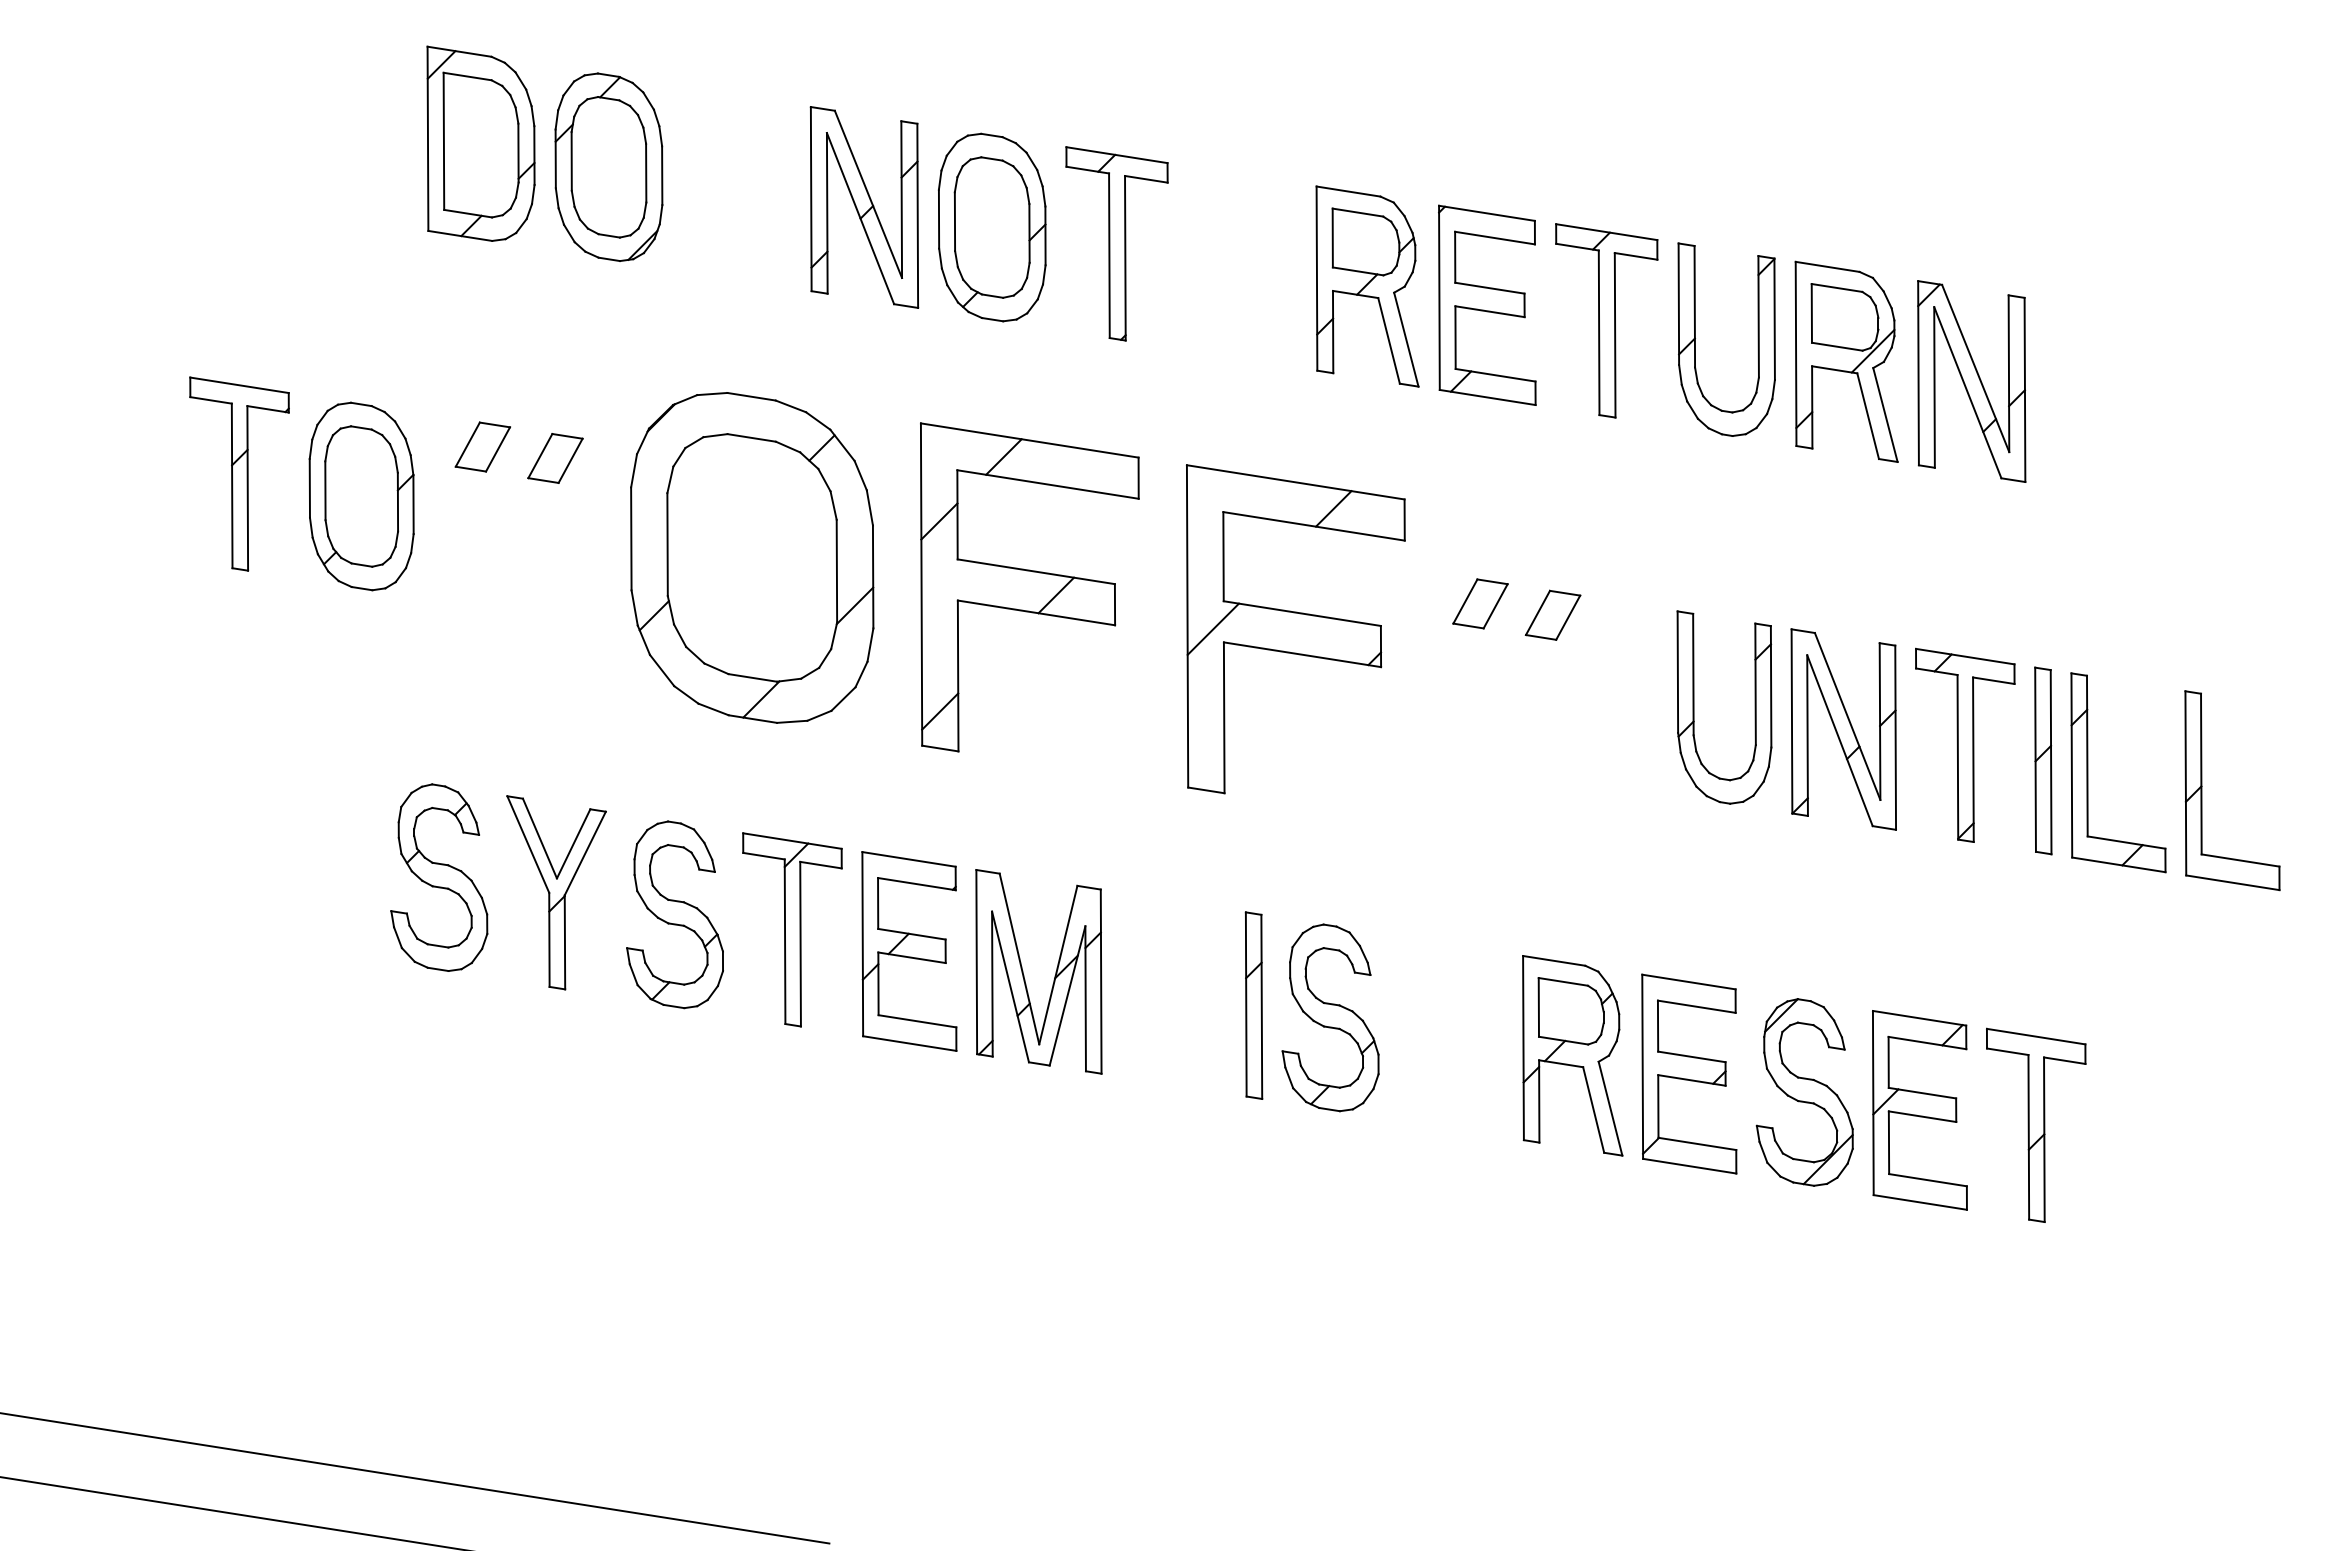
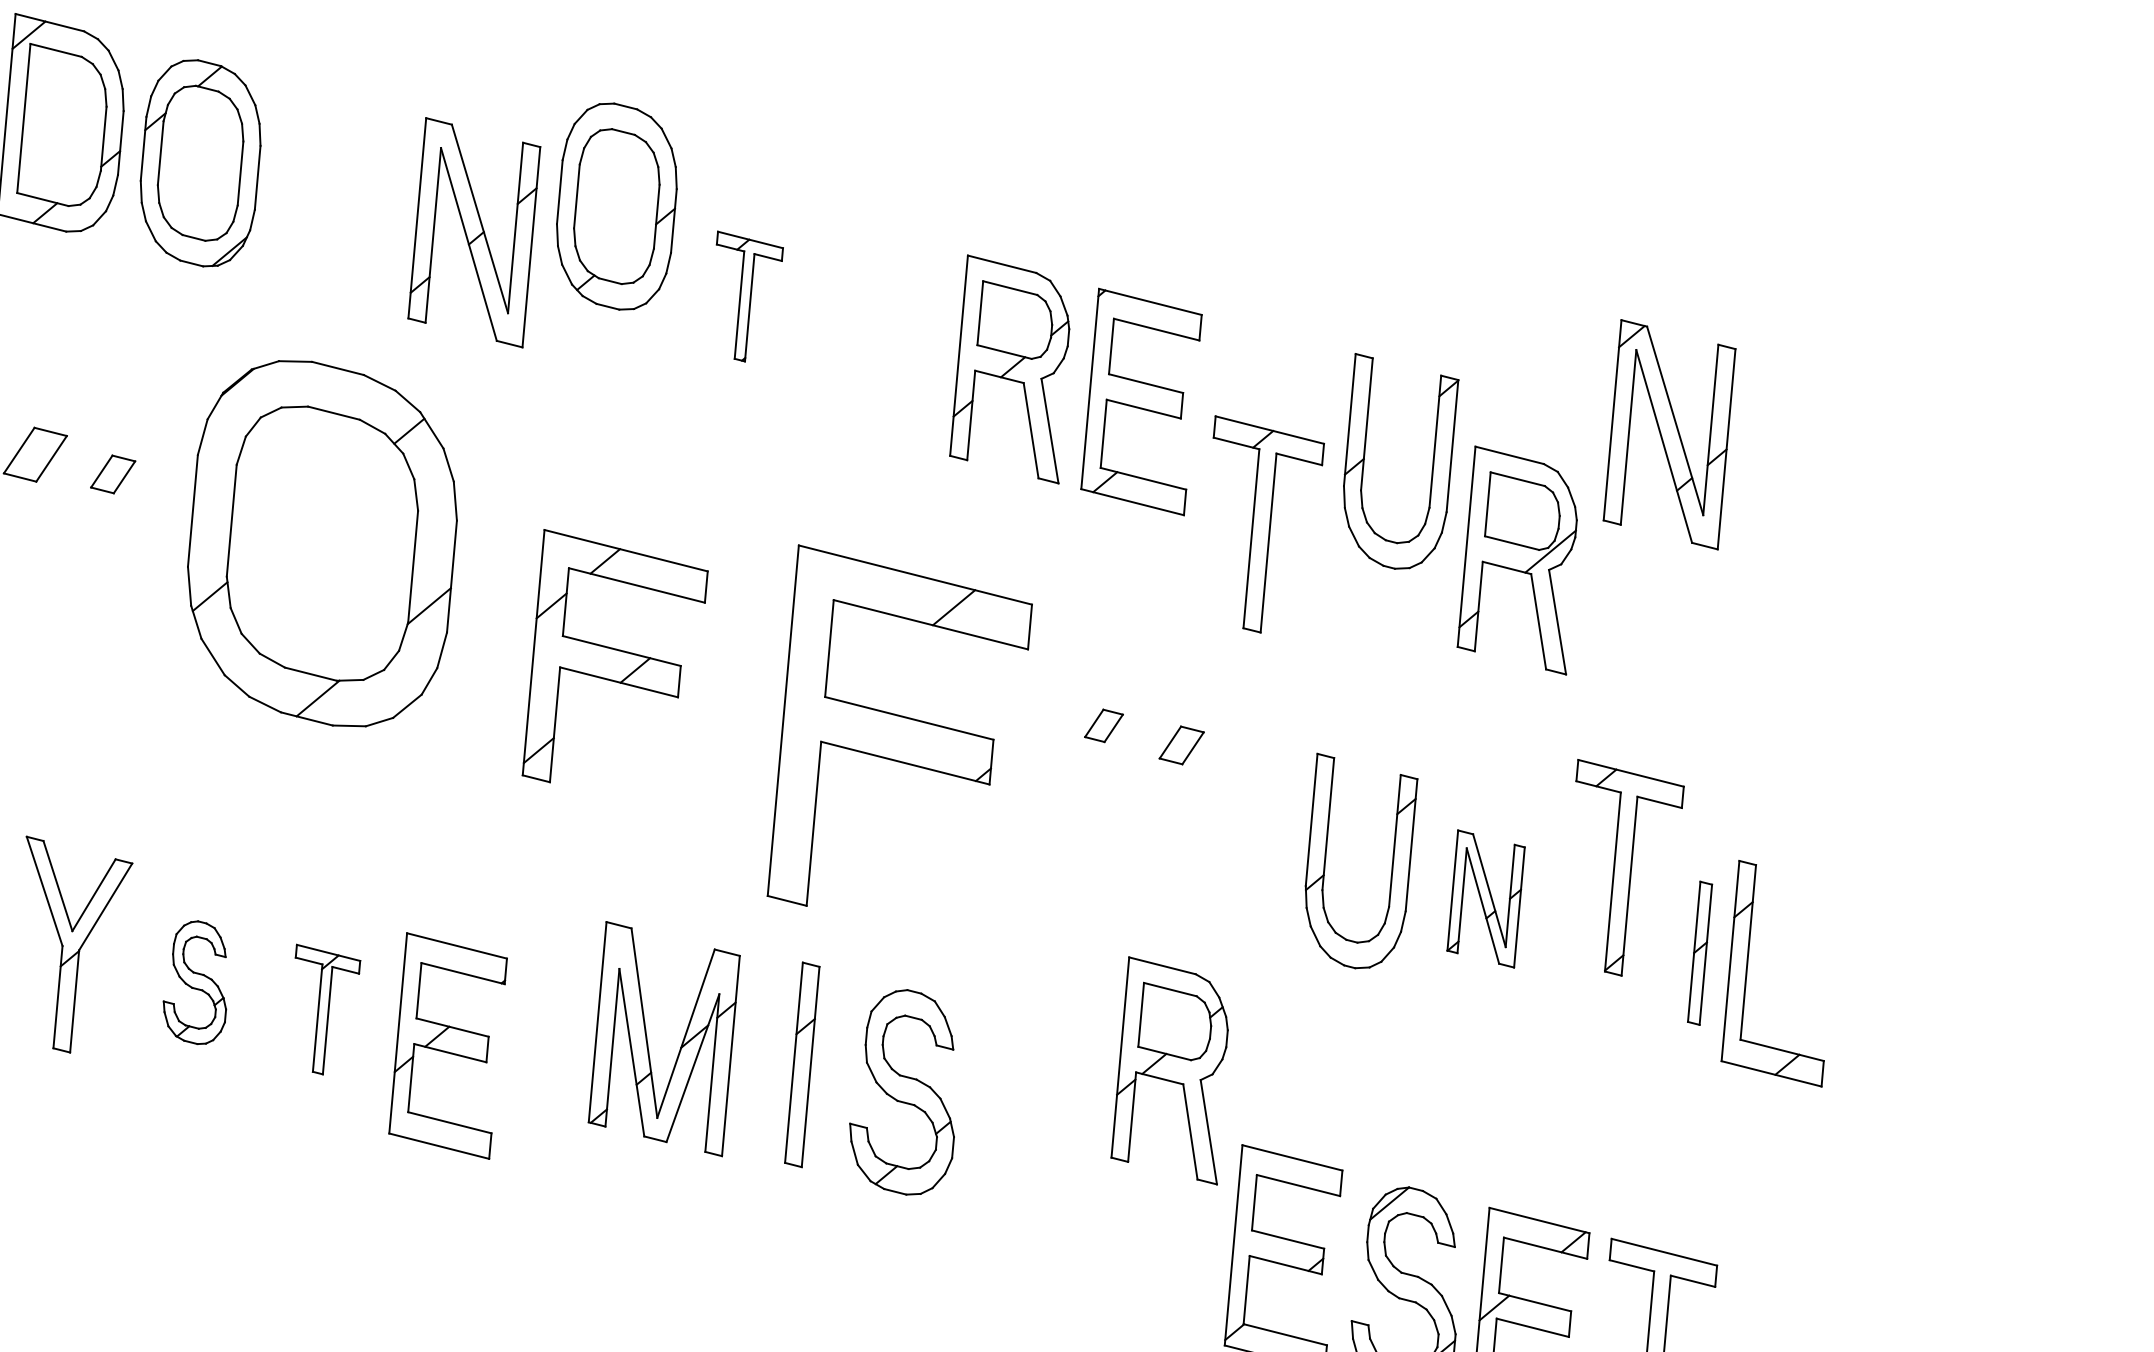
part: (991, 227) -> (616, 206), moved
part: (1116, 243) -> (744, 297), size x0.6
part: (1606, 320) -> (1260, 526), moved
part: (1846, 361) -> (1520, 560), moved
part: (1971, 381) -> (1669, 434), moved
part: (555, 458) -> (113, 474), size x0.7
part: (752, 557) -> (322, 543), moved
part: (1029, 587) -> (615, 662), size x0.7
part: (1480, 603) -> (1104, 725), size x0.6
part: (1552, 614) -> (1181, 744), size x0.7
line: (1213, 628) -> (811, 725), removed
part: (1843, 729) -> (1485, 898), size x0.6
part: (1965, 744) -> (1622, 868), moved
part: (2043, 760) -> (1700, 952), size x0.7
part: (2202, 790) -> (1870, 1001), removed
part: (674, 914) -> (196, 982), size x0.6
part: (792, 929) -> (323, 1010), size x0.6
part: (1024, 975) -> (648, 1041), moved
part: (1253, 1005) -> (801, 1064), moved
part: (1330, 1017) -> (905, 1091), moved
part: (1572, 1055) -> (1172, 1070), moved

